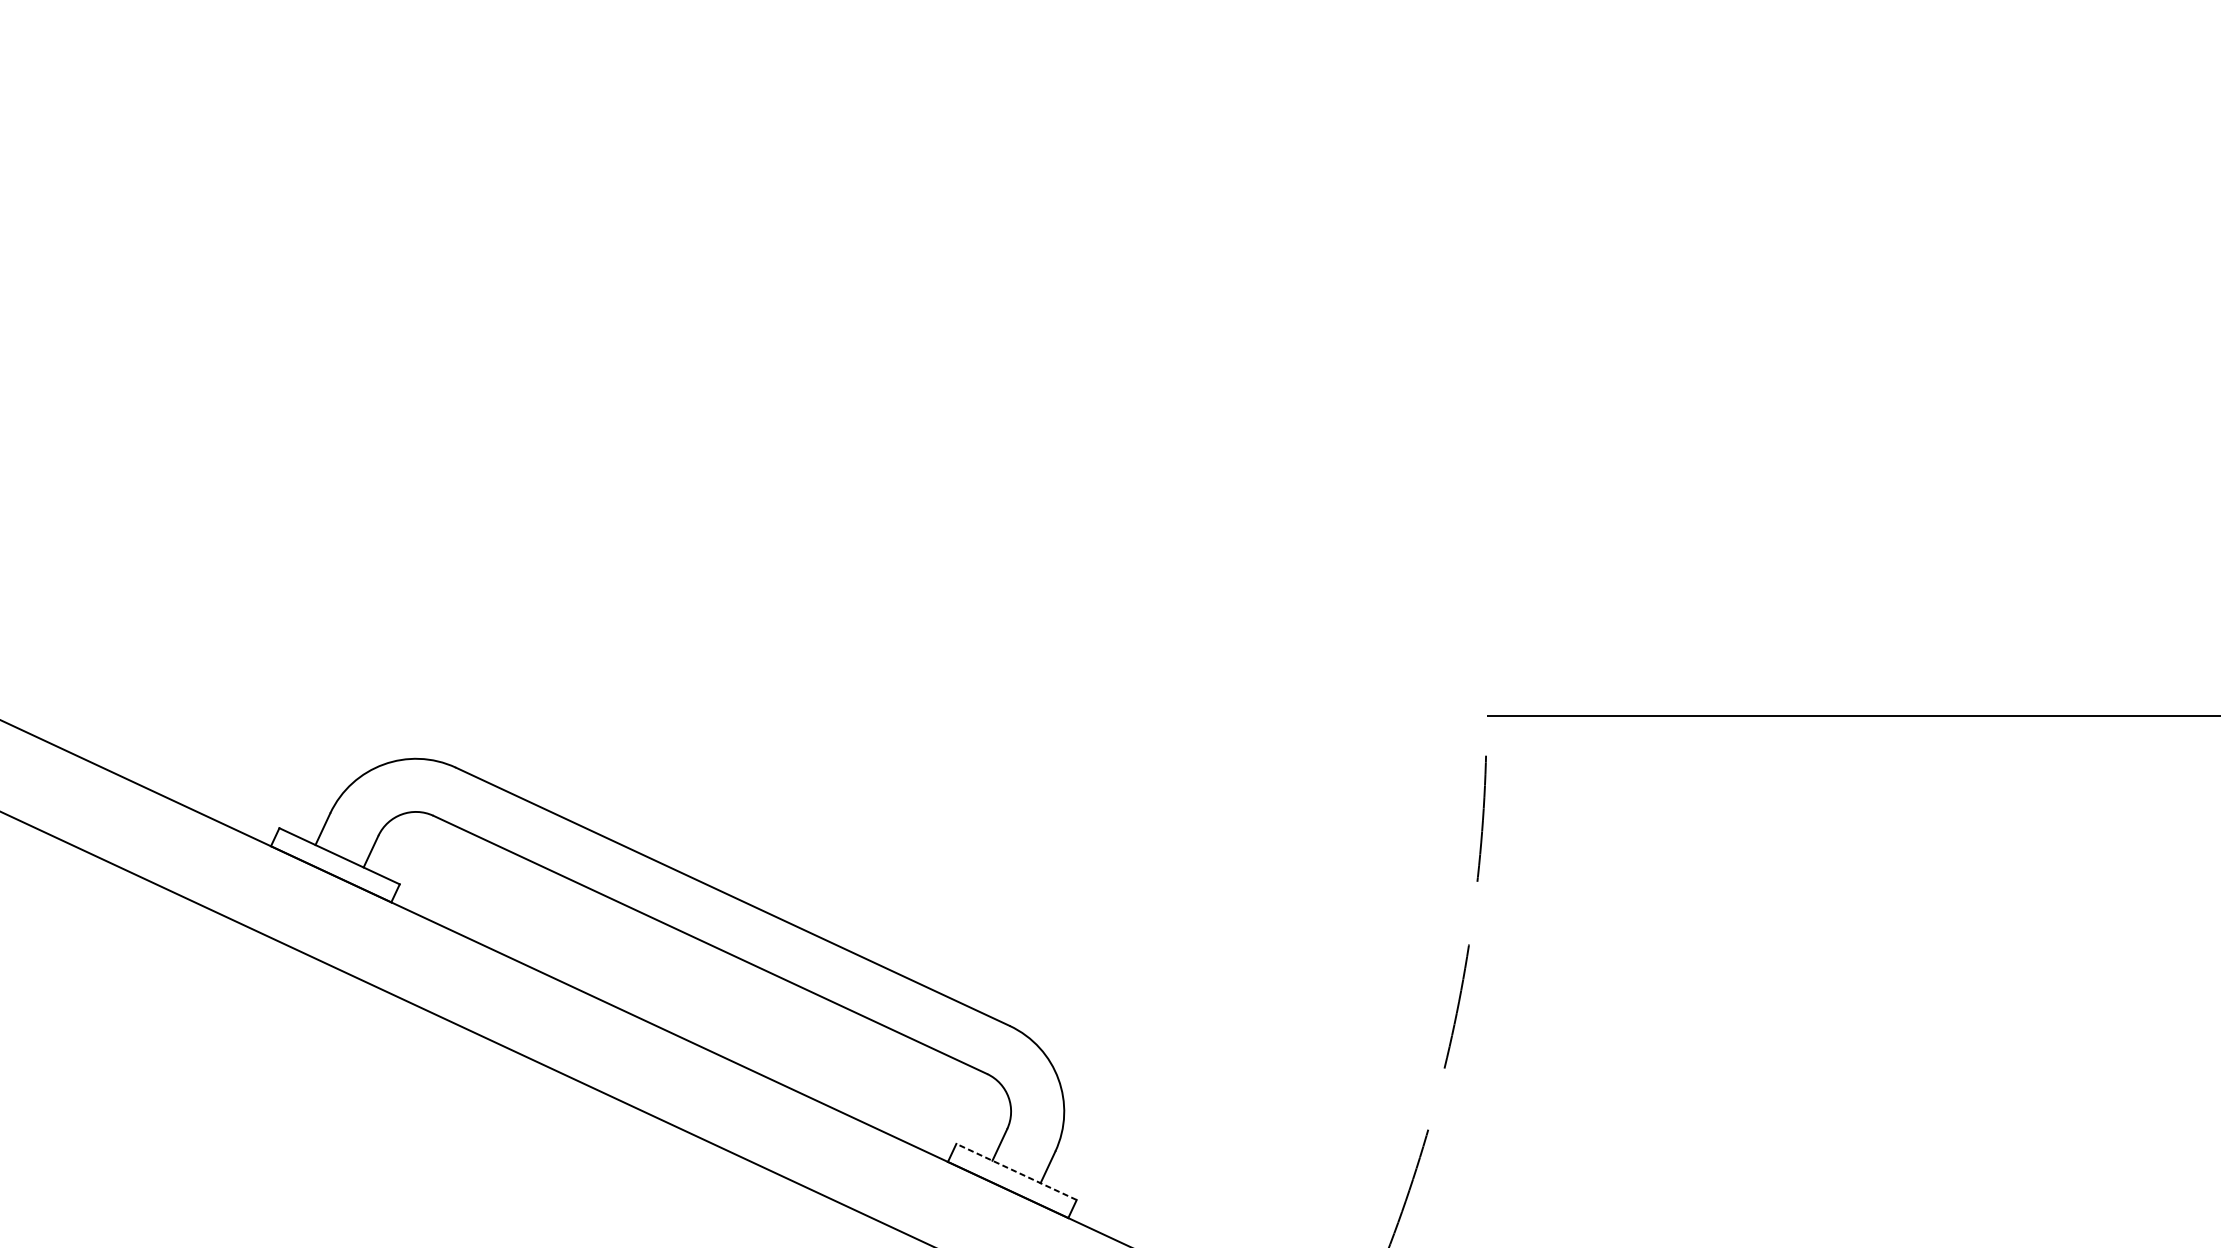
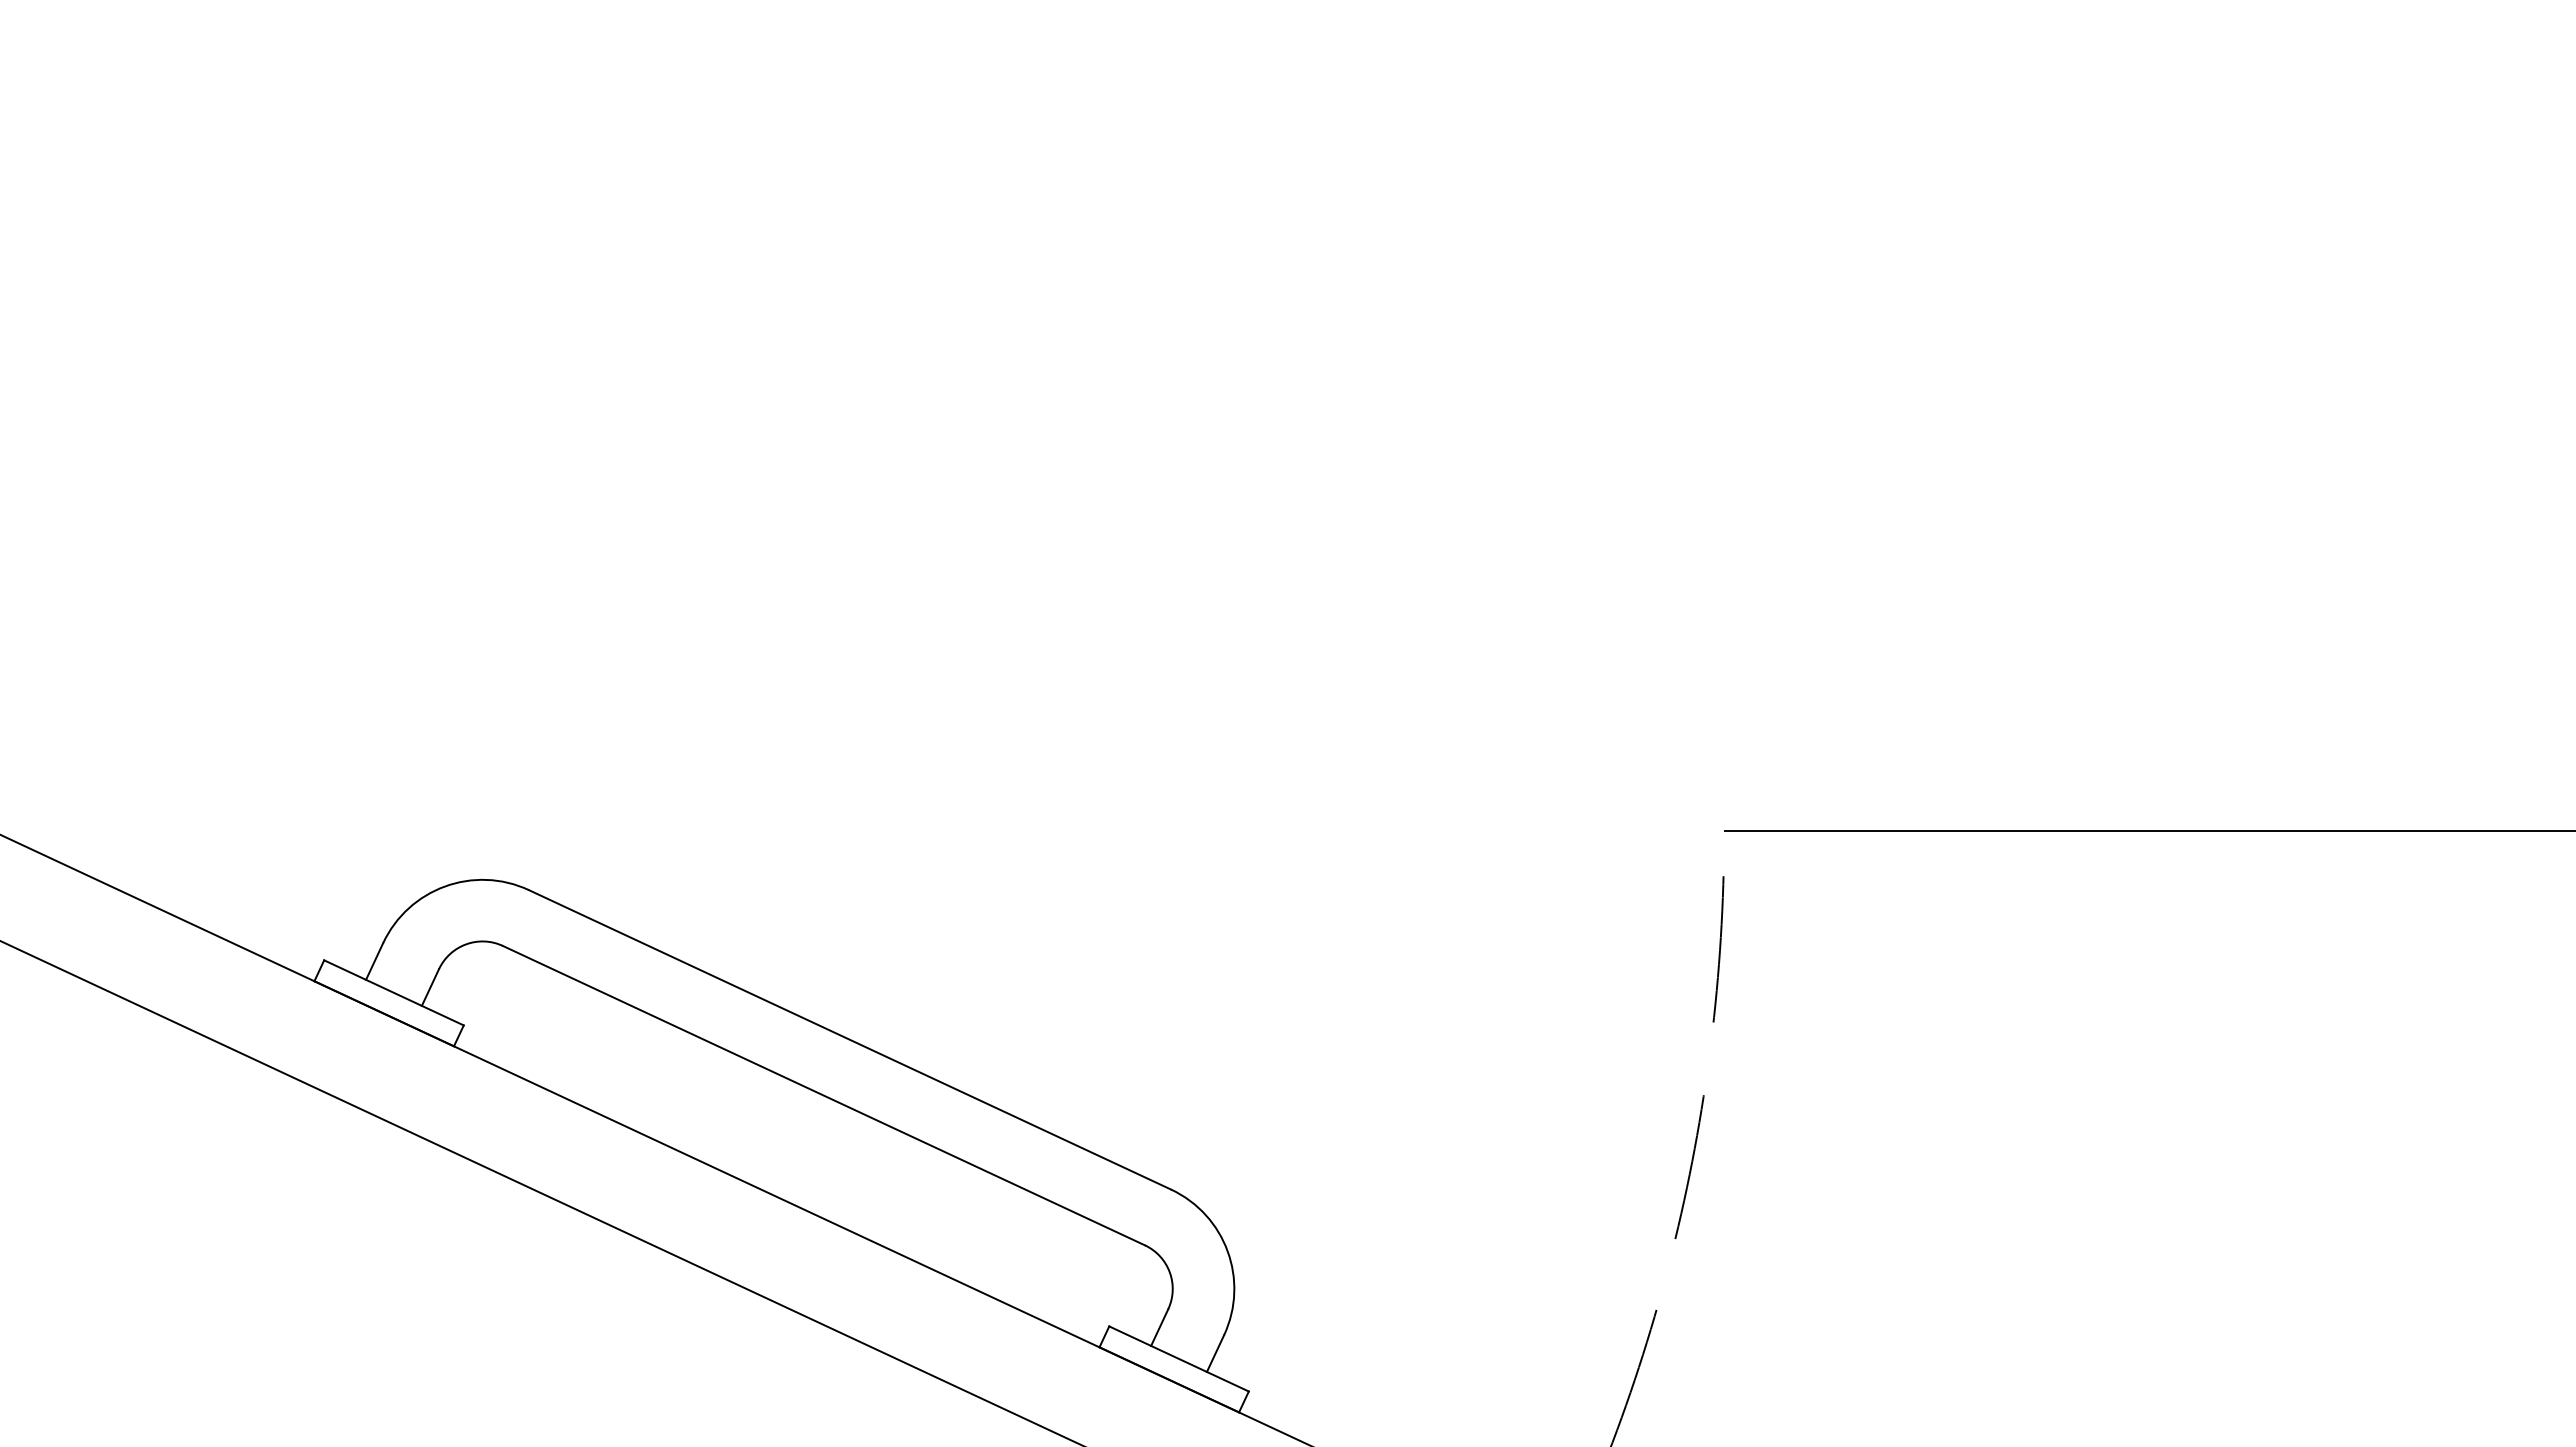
line: (1016, 1171) -> (1179, 1358), dashed -> solid

